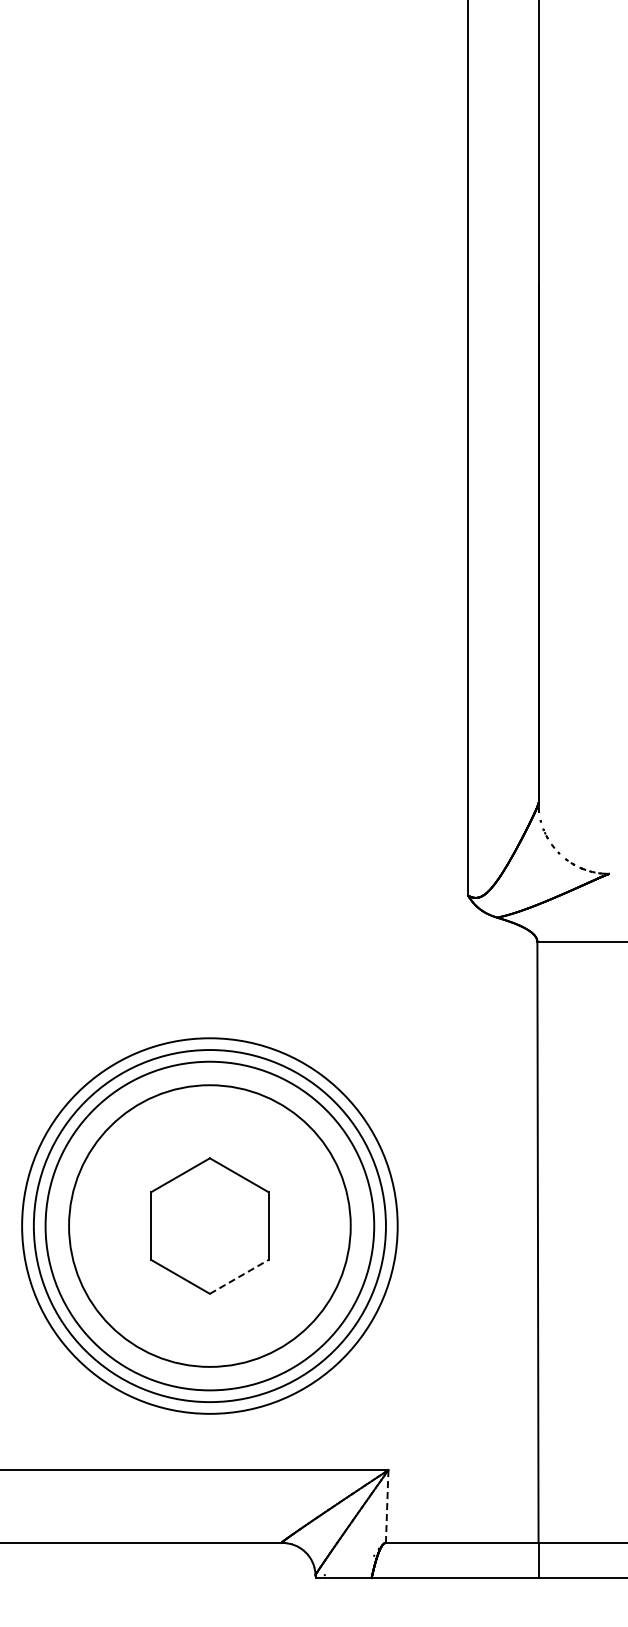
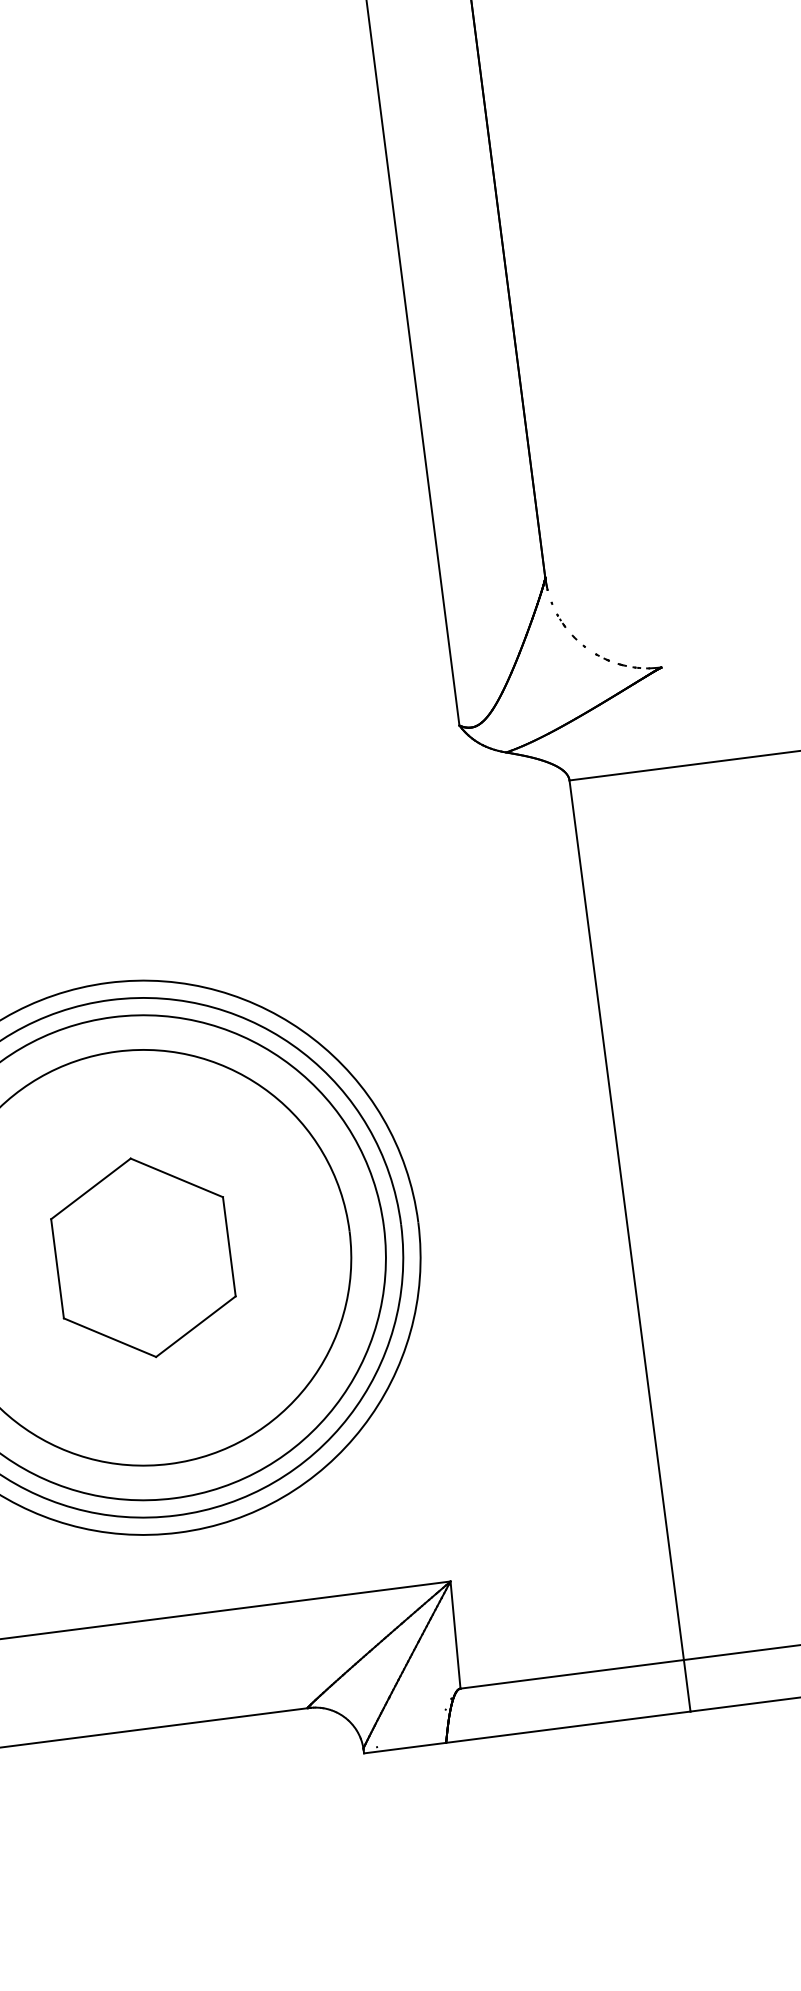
line: (239, 1276) -> (196, 1326), dashed -> solid
line: (387, 1507) -> (456, 1636), dashed -> solid

